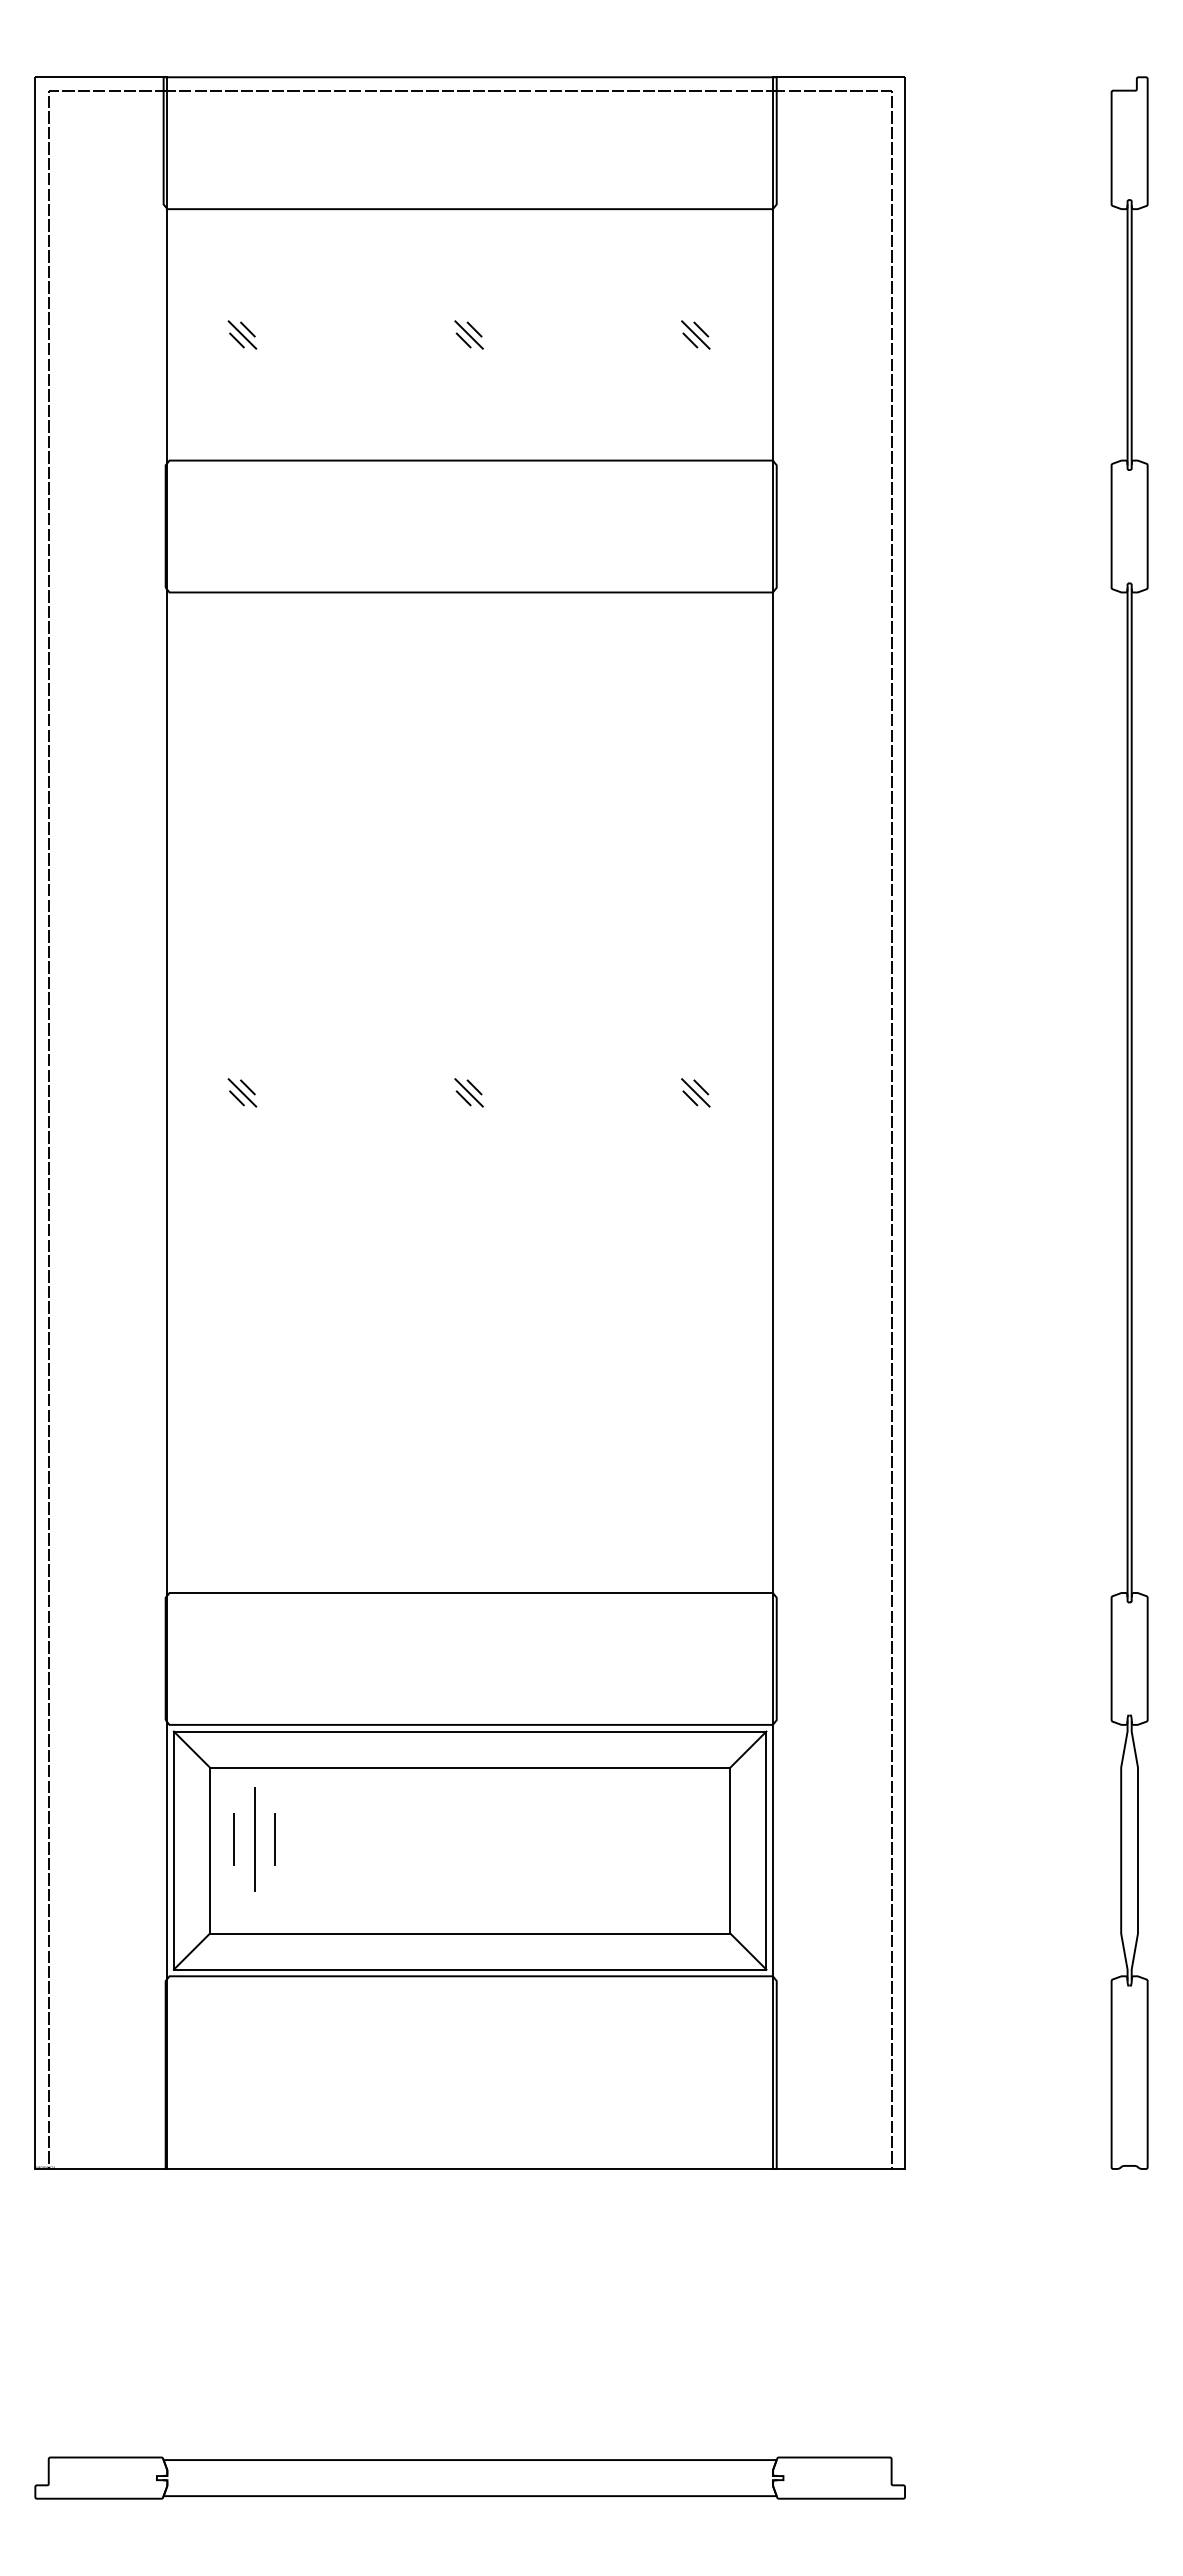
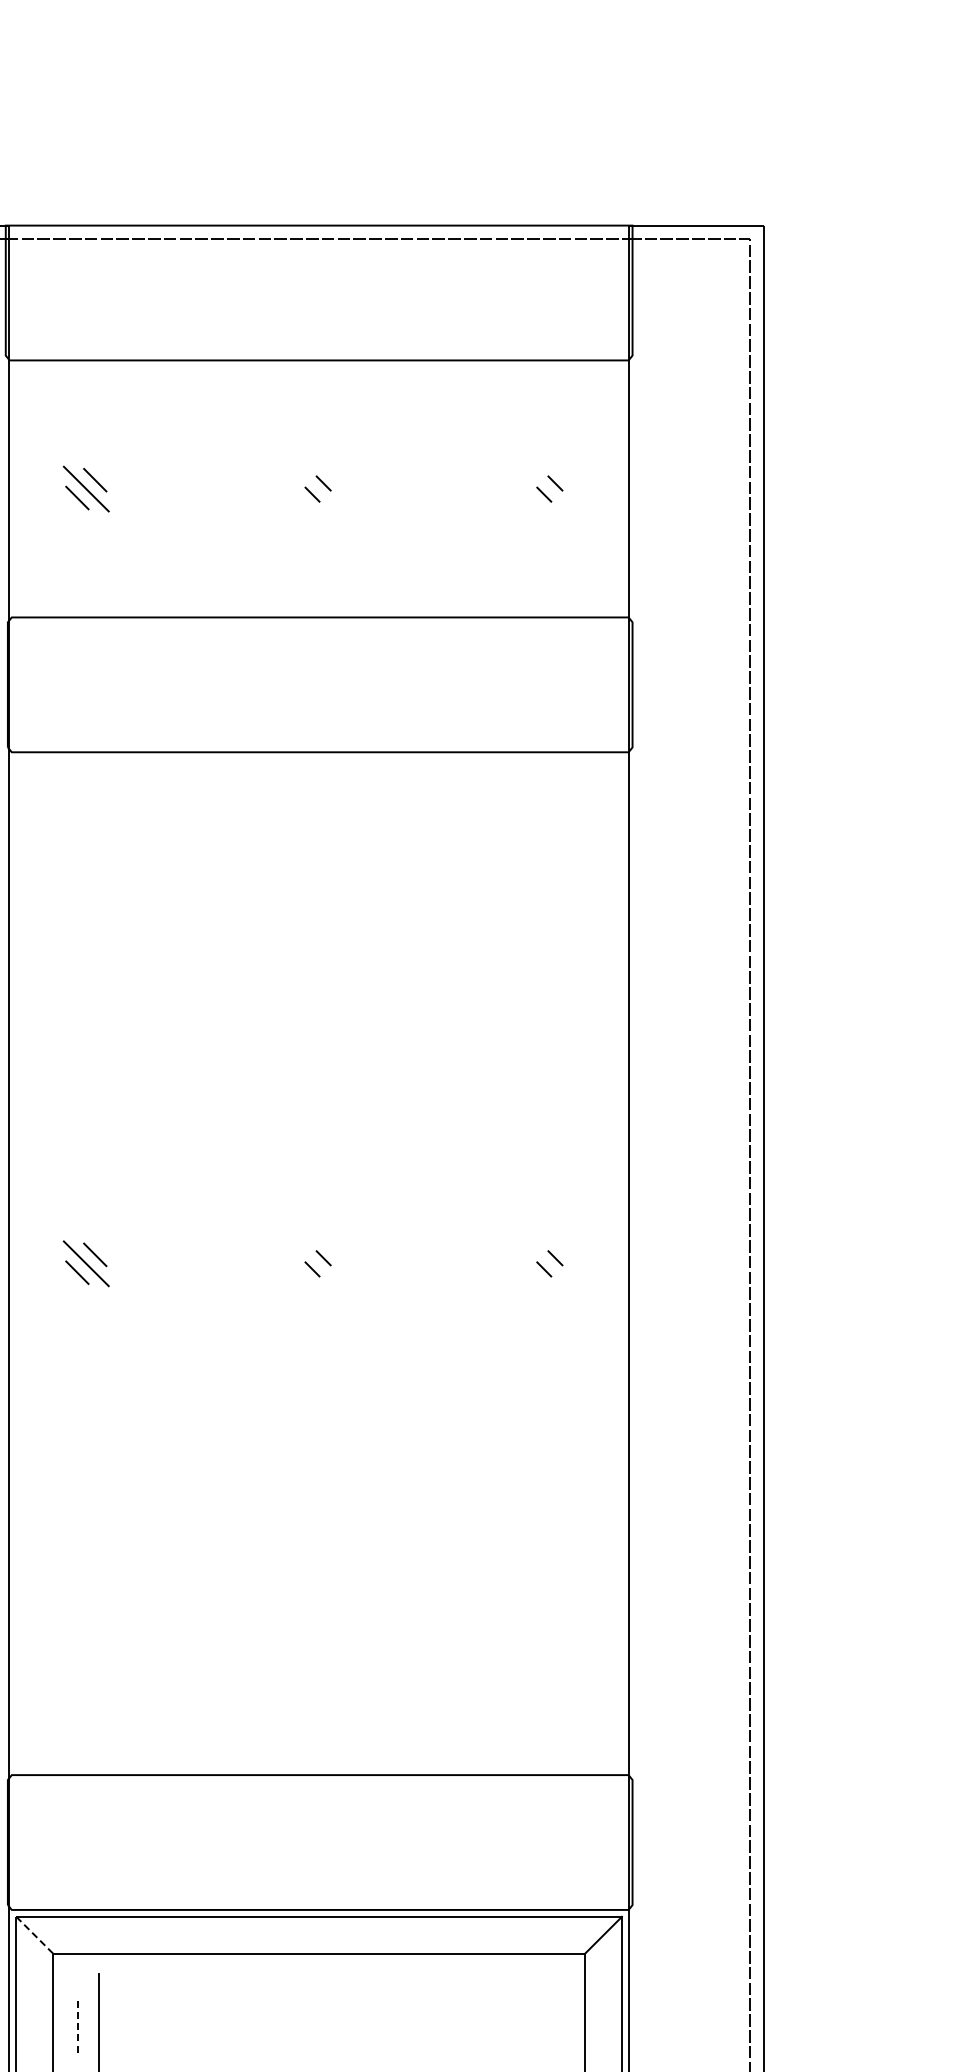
part: (242, 334) -> (86, 488), size x1.6
line: (468, 334) -> (317, 488), removed
line: (695, 334) -> (549, 488), removed
part: (242, 1092) -> (86, 1263), size x1.6
line: (468, 1092) -> (317, 1263), removed
line: (695, 1092) -> (549, 1263), removed
line: (192, 1749) -> (35, 1935), solid -> dashed
line: (234, 1839) -> (78, 2027), solid -> dashed
line: (275, 1839) -> (120, 2027), removed

